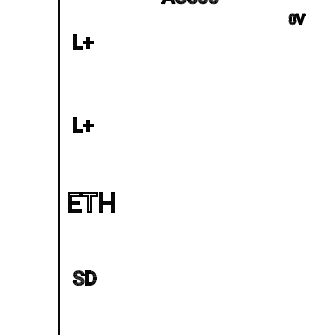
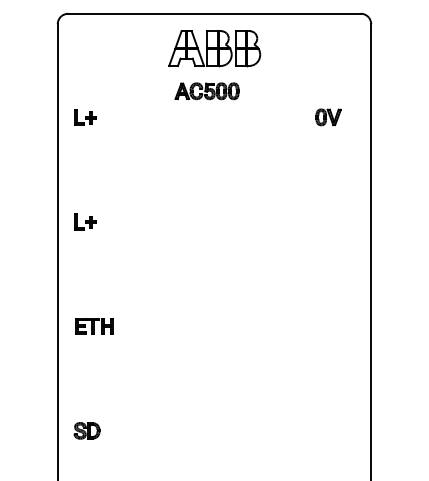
part: (296, 19) -> (328, 117), size x1.43
part: (83, 42) -> (85, 117), moved
part: (83, 124) -> (85, 221), moved
part: (91, 203) -> (94, 326), size x0.71
part: (84, 277) -> (86, 430), moved

